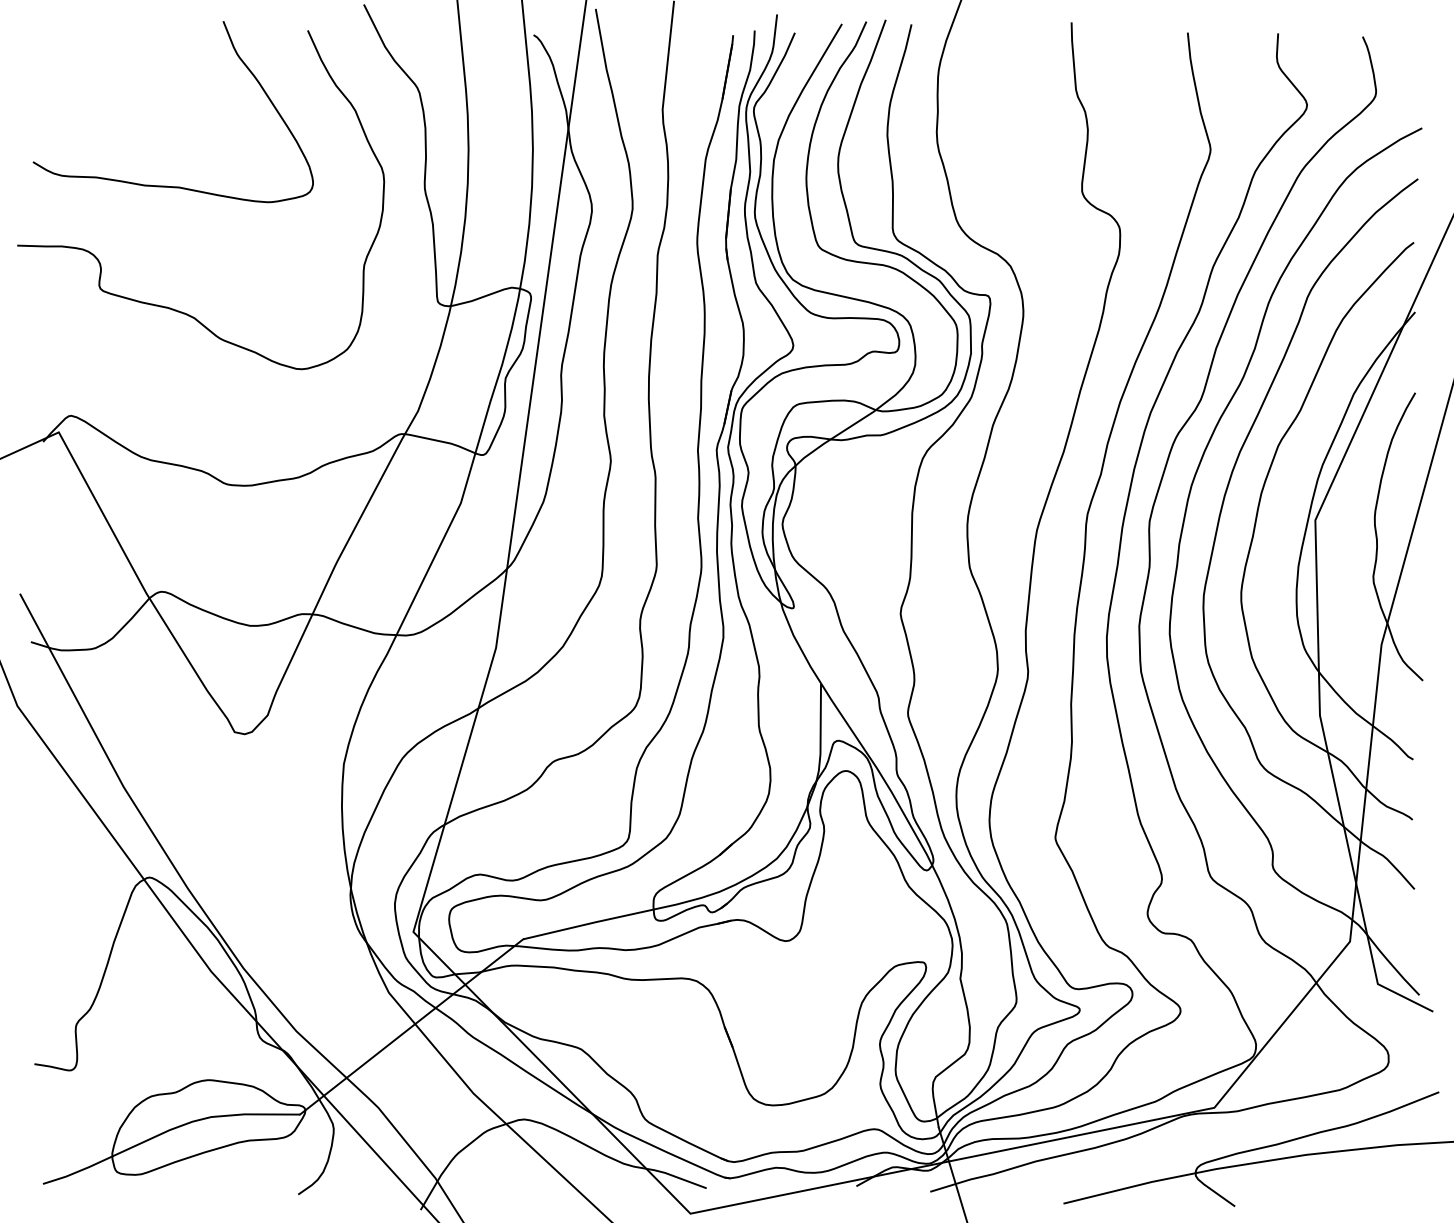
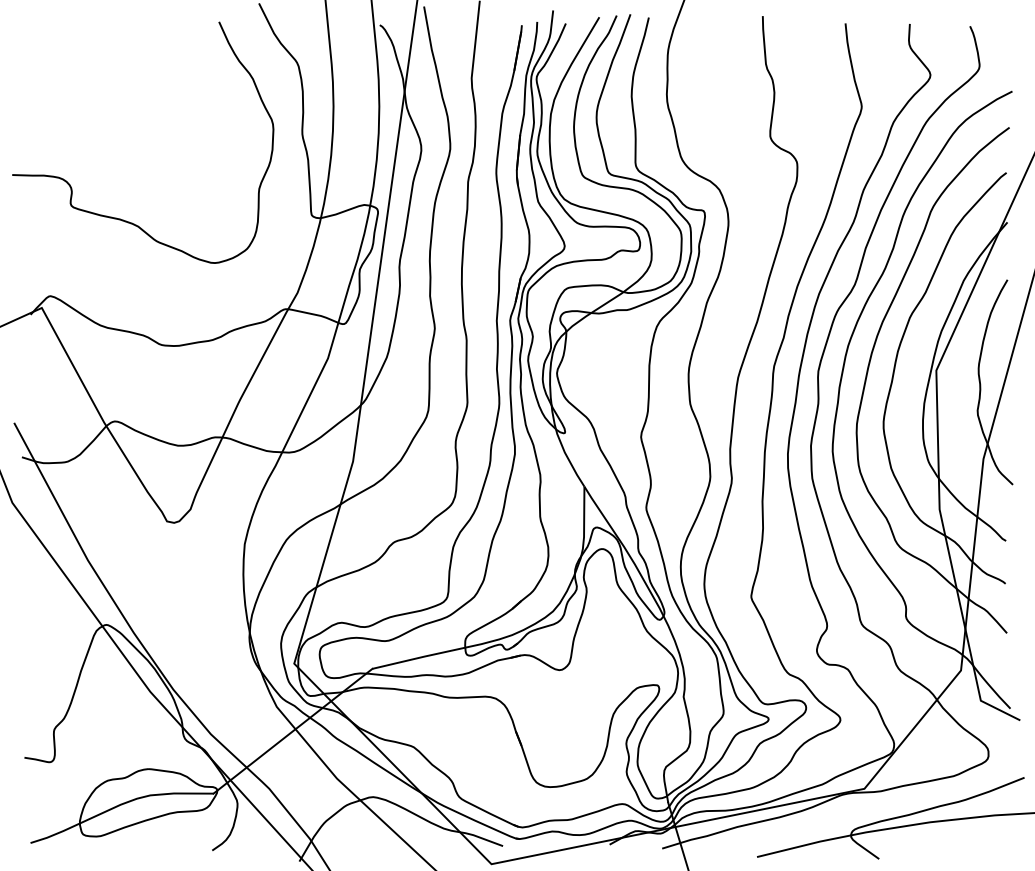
curve: (167, 185) -> (119, 132), removed

